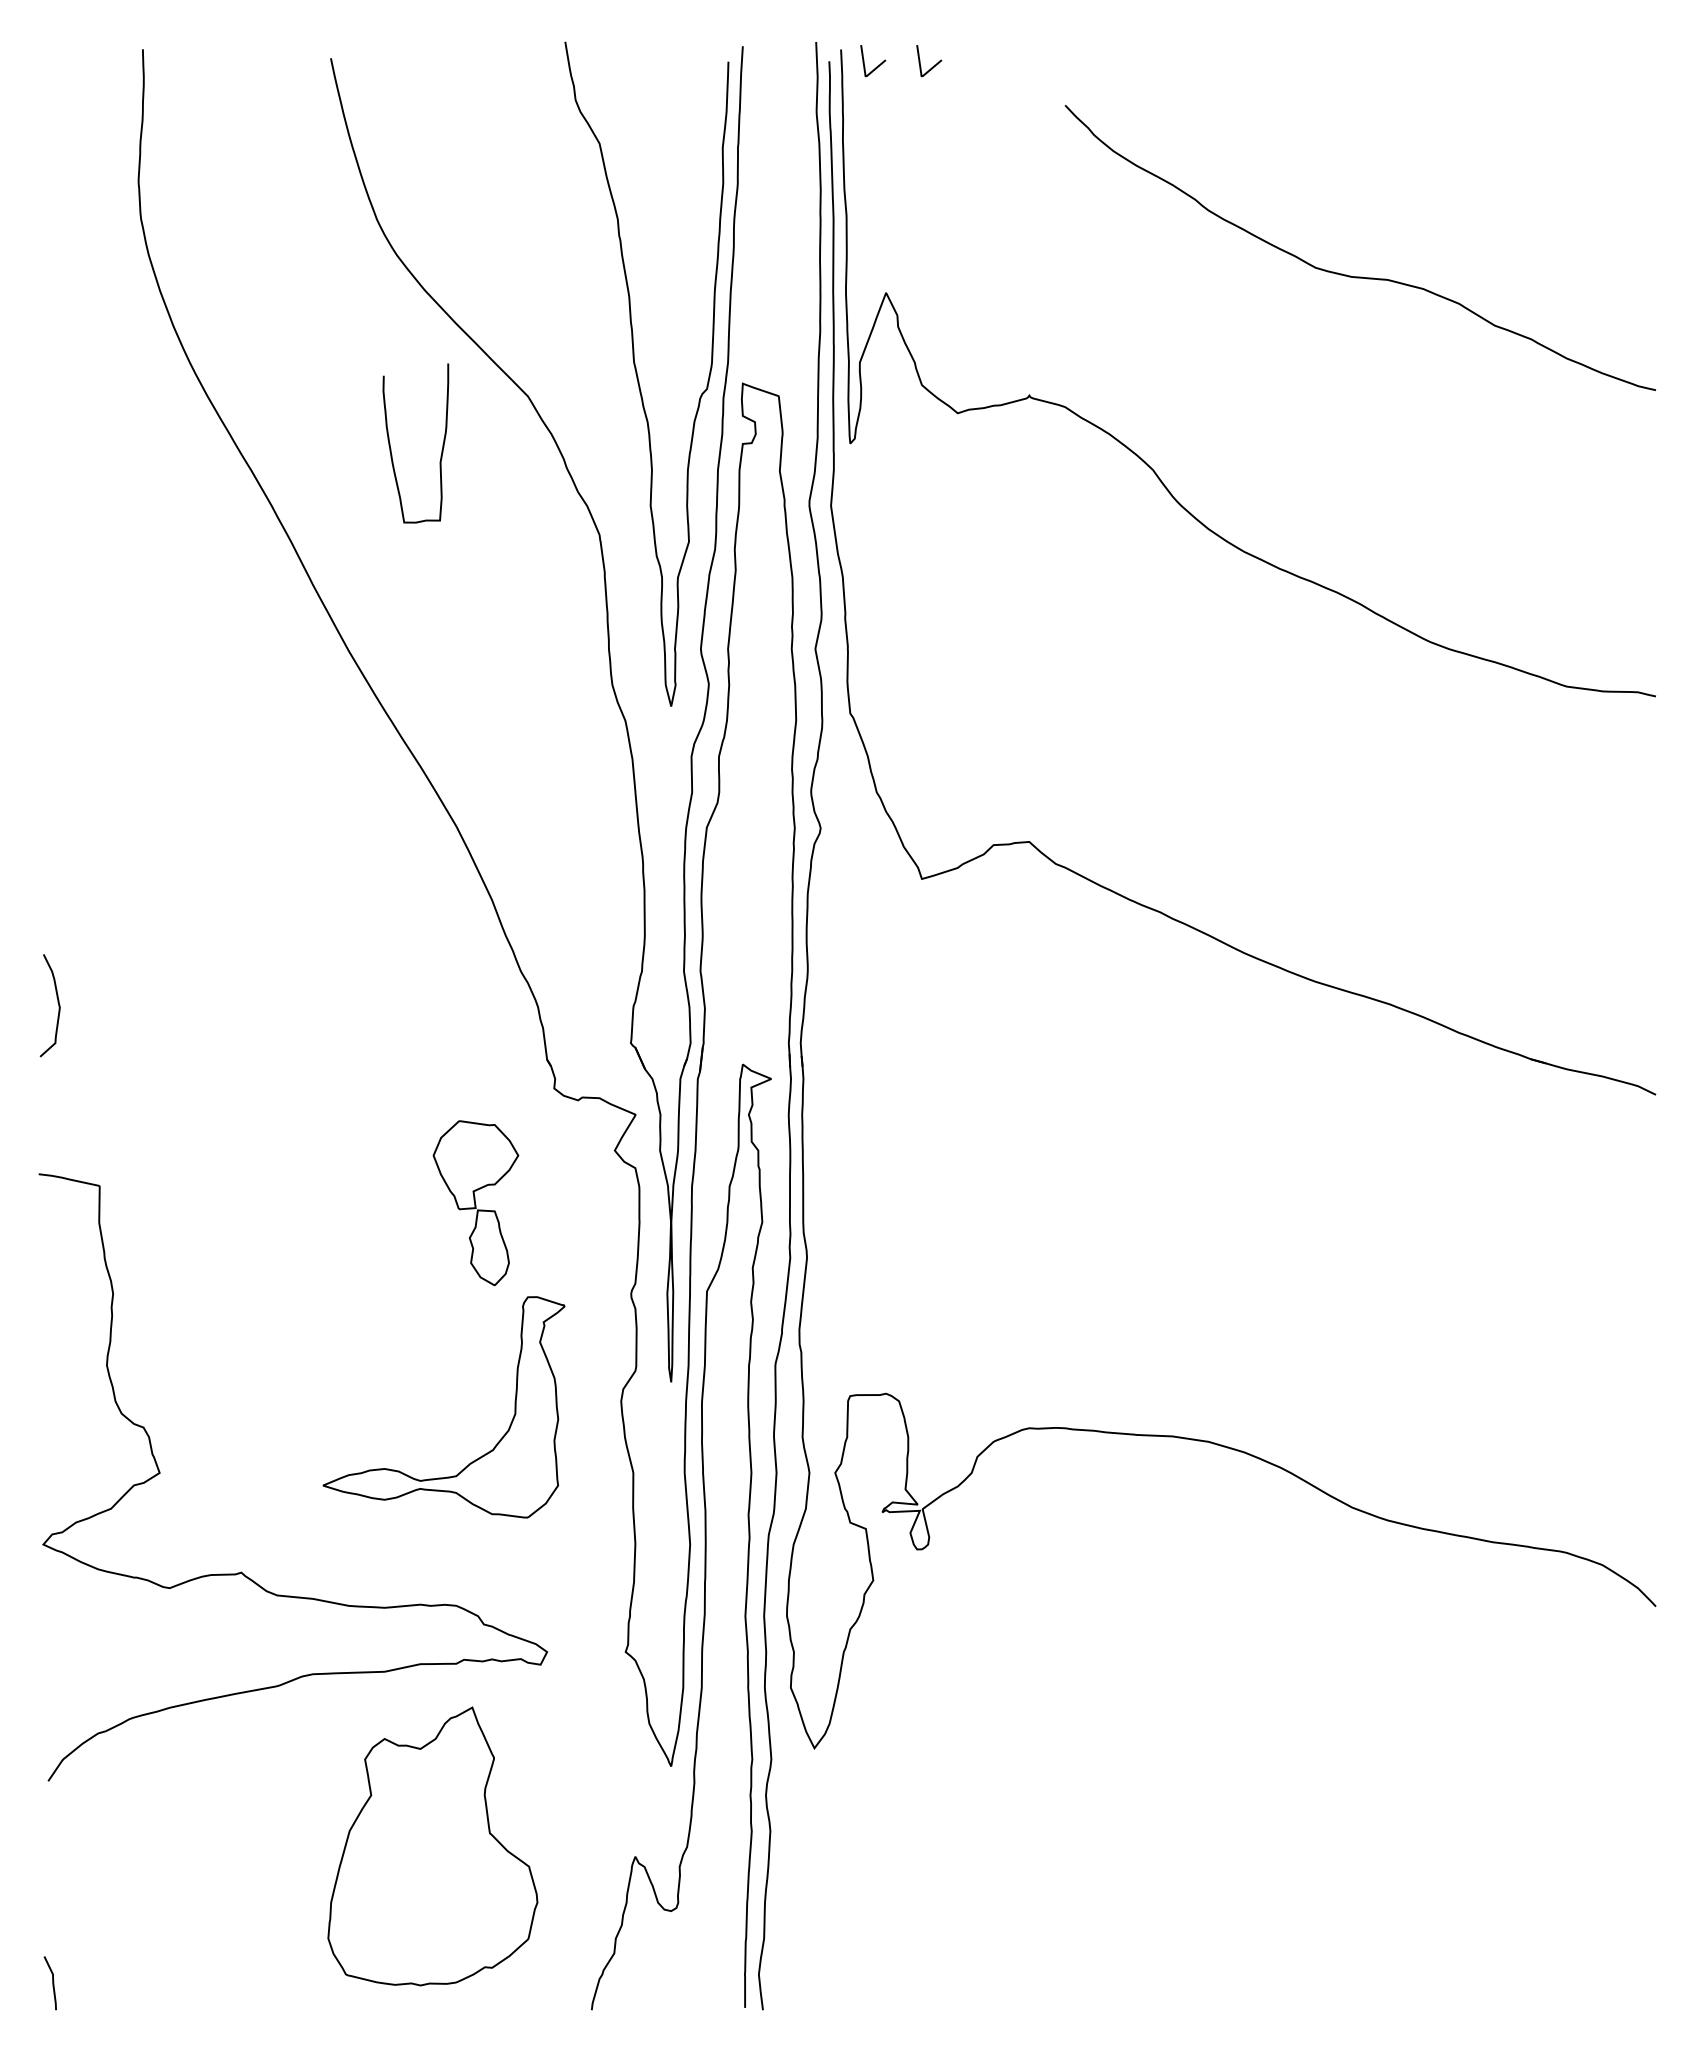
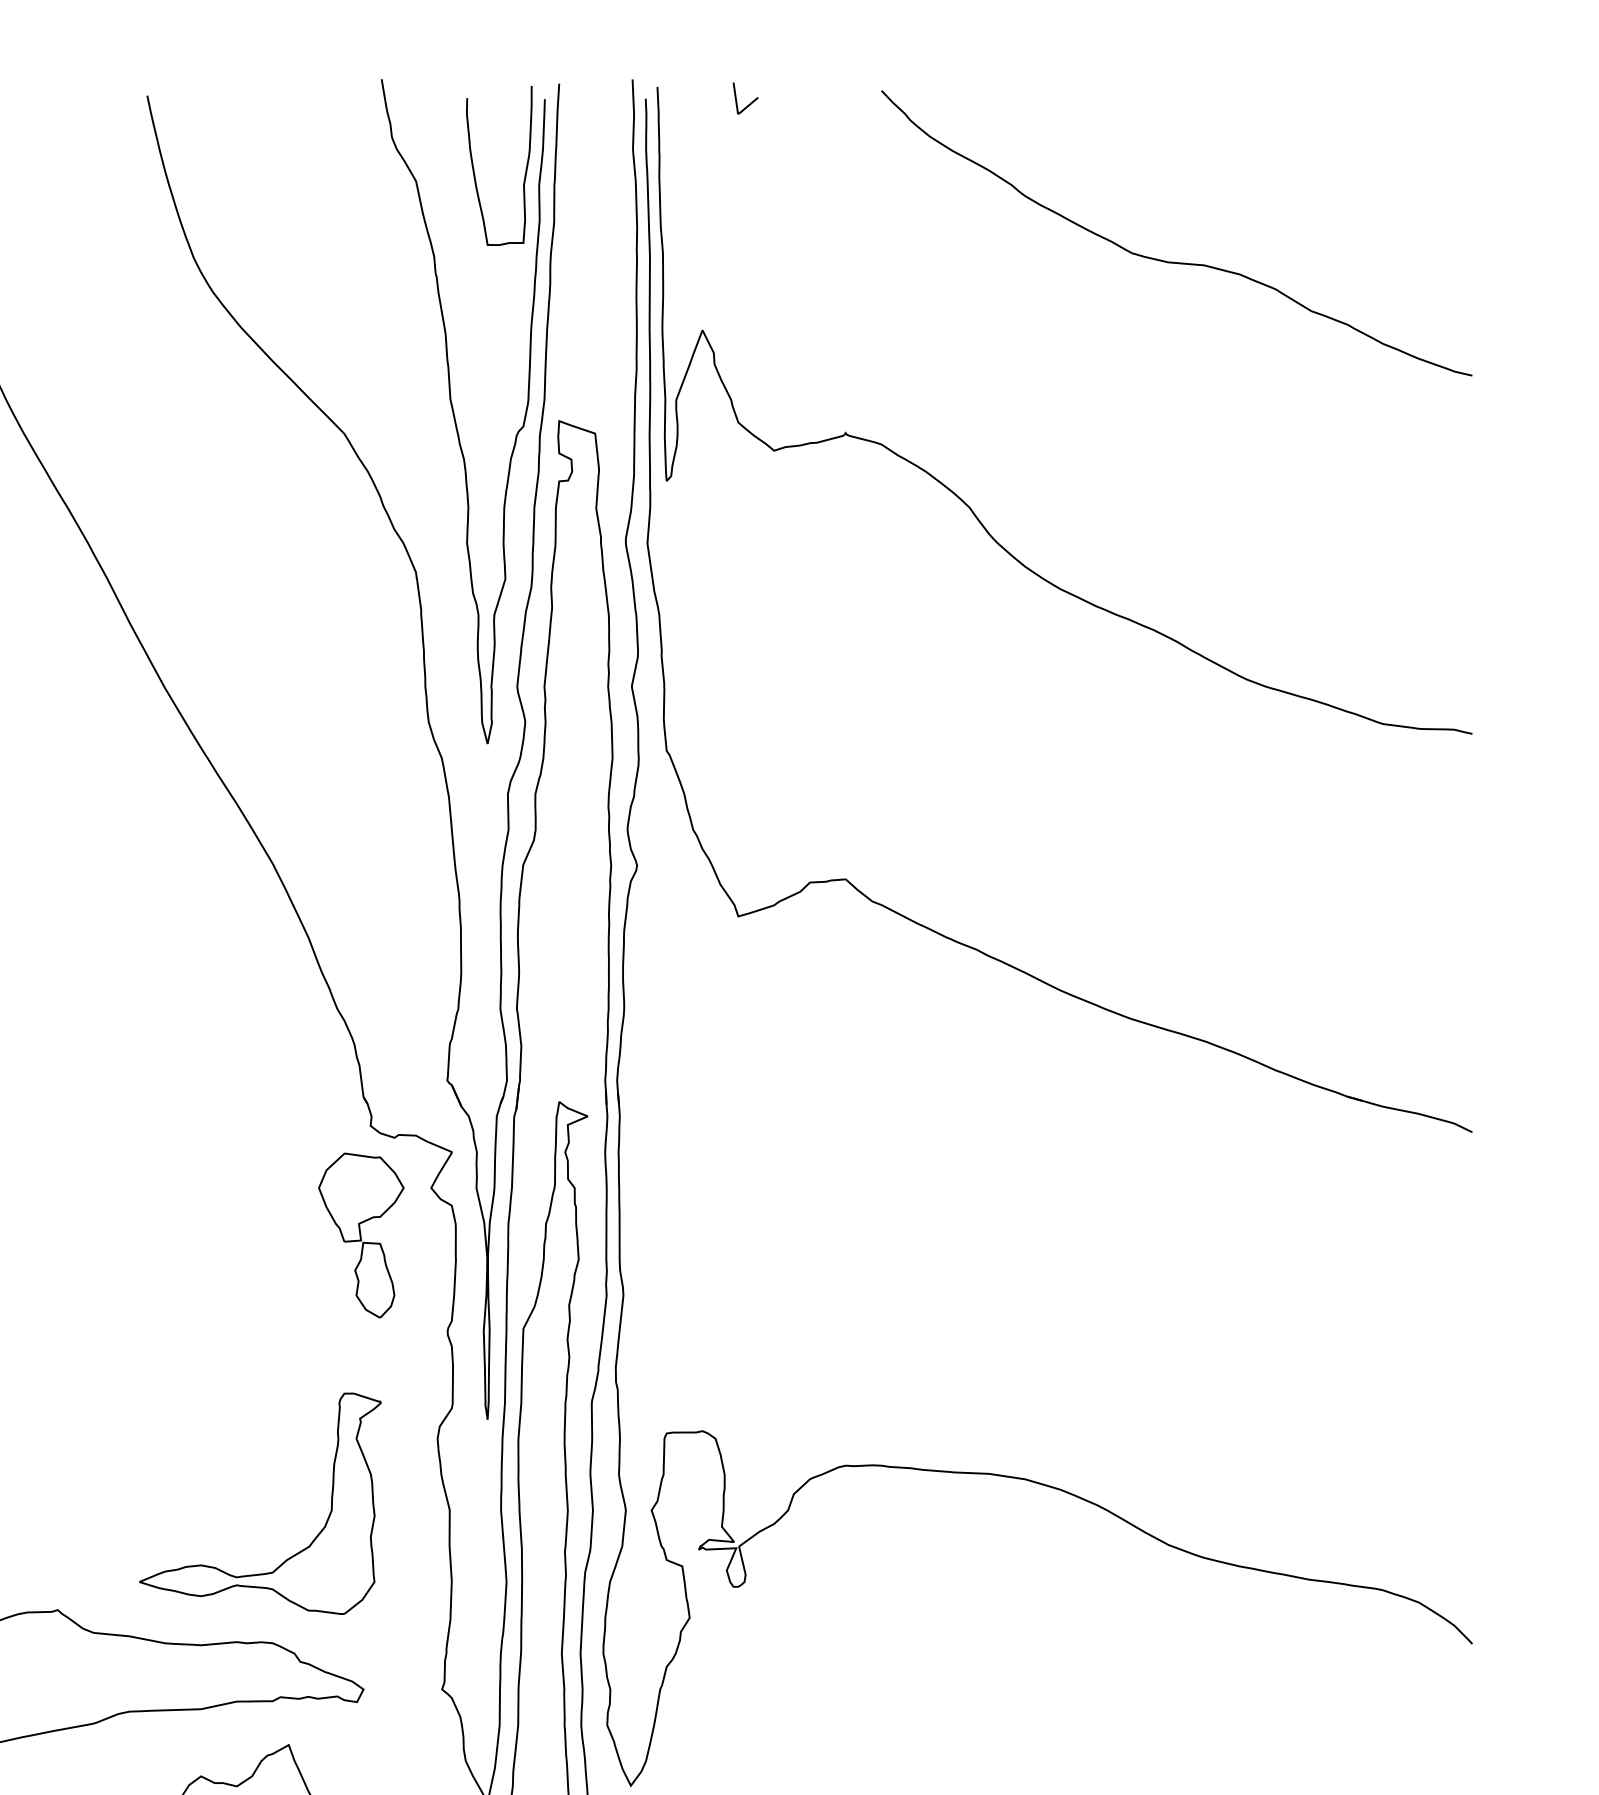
curve: (877, 65) -> (693, 102), removed
curve: (1359, 276) -> (1175, 261), moved
curve: (391, 448) -> (474, 170), moved
part: (475, 1202) -> (360, 1234), moved
part: (473, 1460) -> (289, 1556), moved

